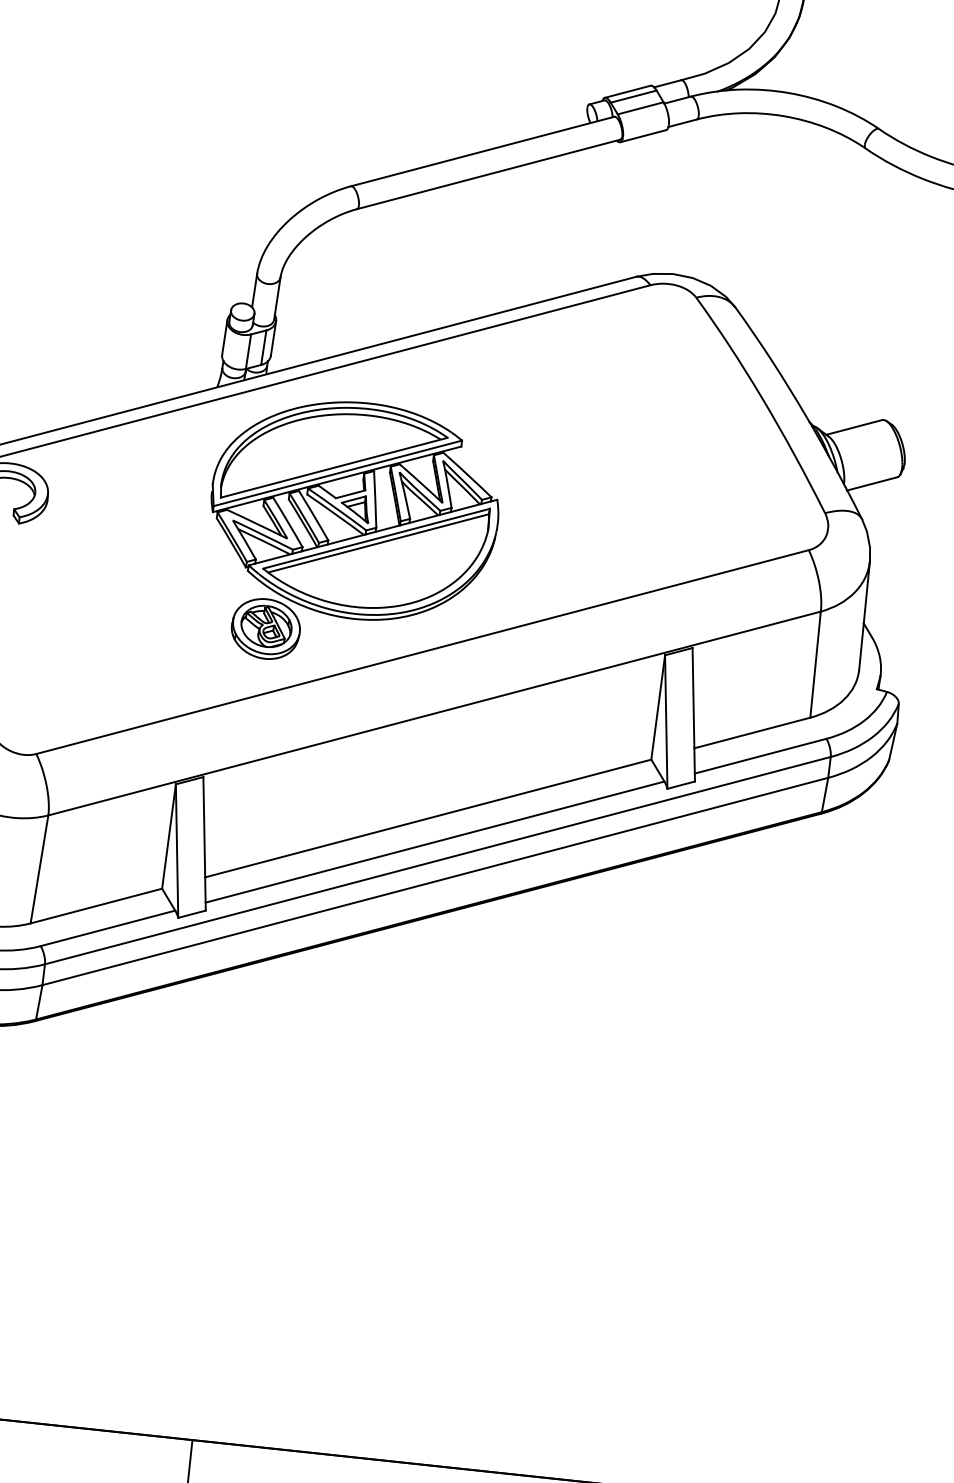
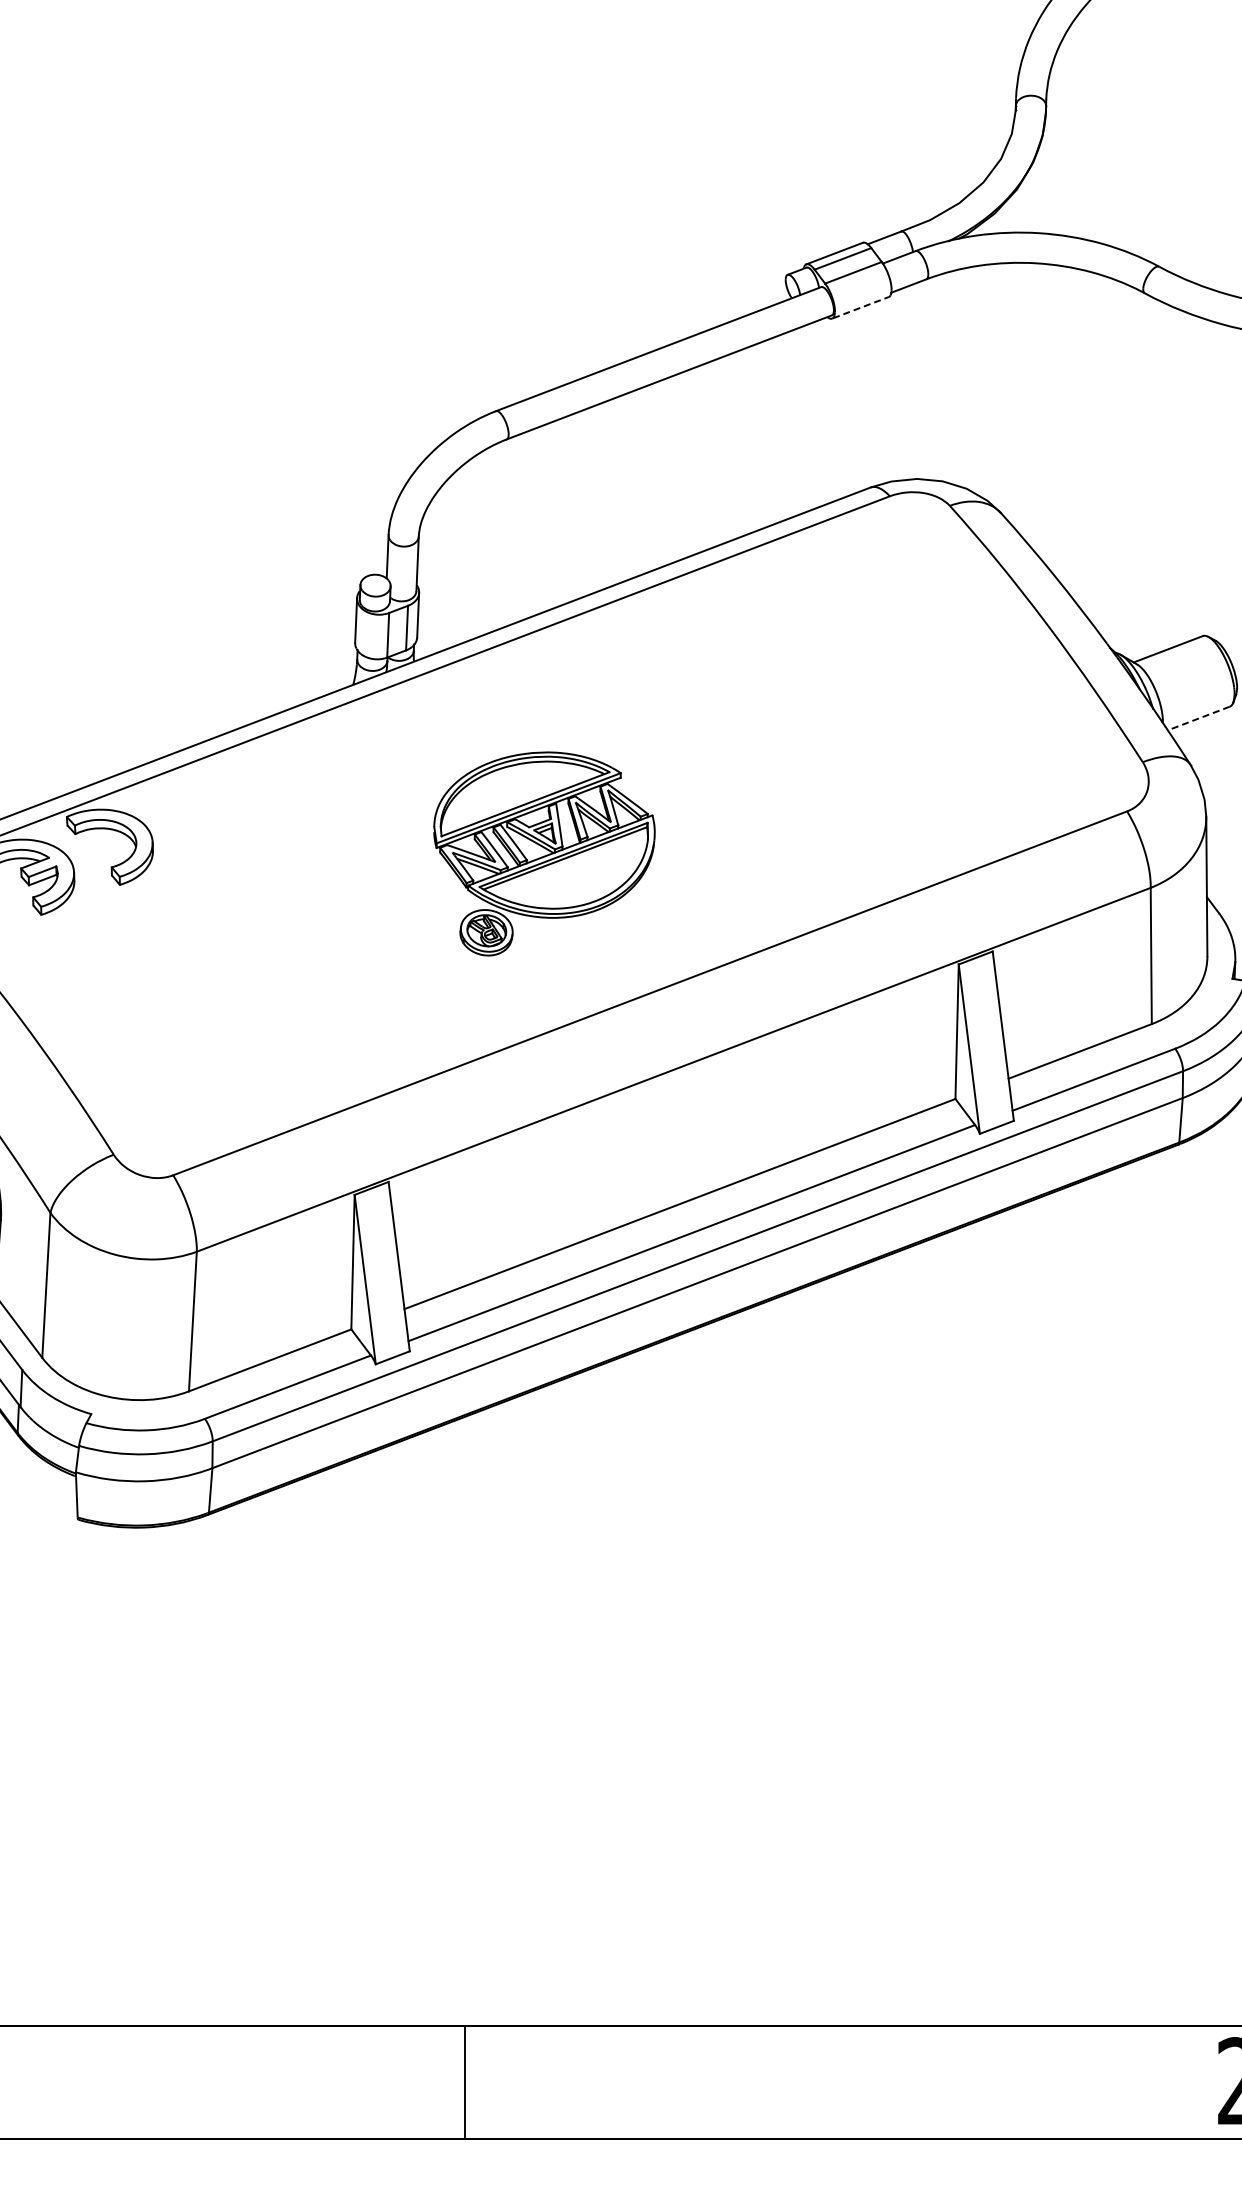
line: (643, 135) -> (860, 307), solid -> dashed
line: (872, 483) -> (1198, 718), solid -> dashed
part: (351, 534) -> (544, 853), size x0.6

